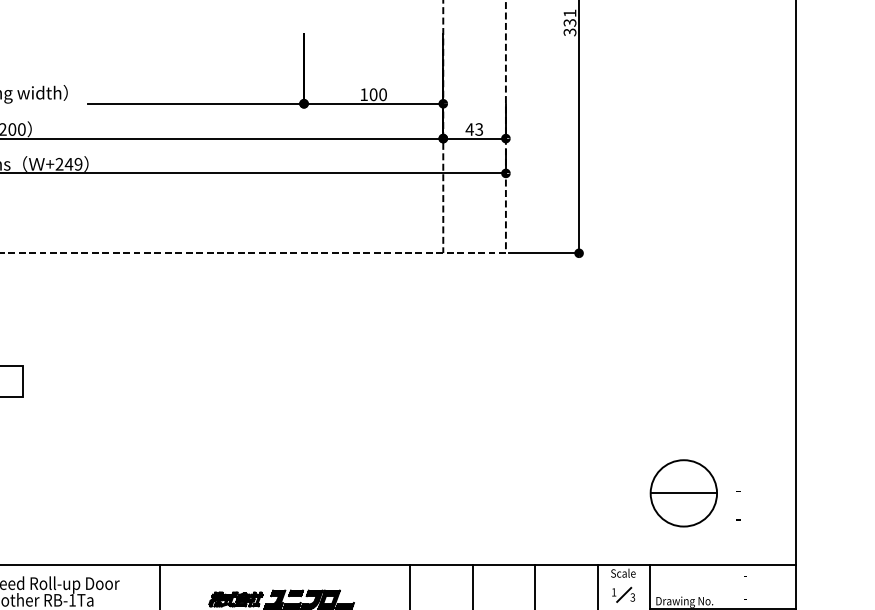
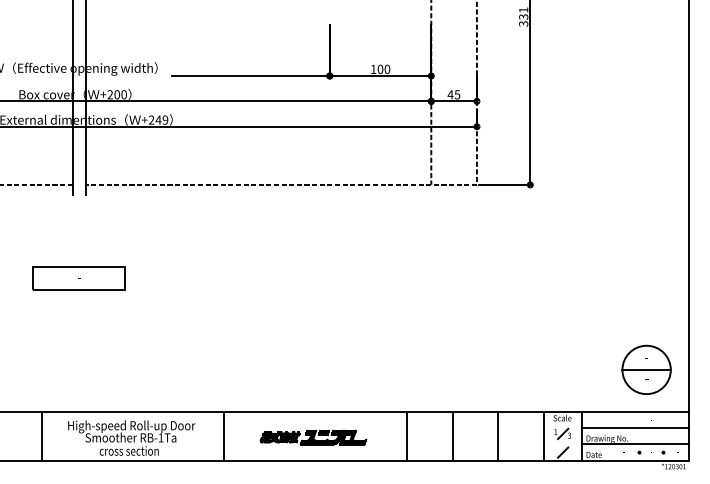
text: (479, 129) -> (457, 94), 43 -> 45
part: (683, 492) -> (646, 369), moved
line: (723, 587) -> (635, 428), added

